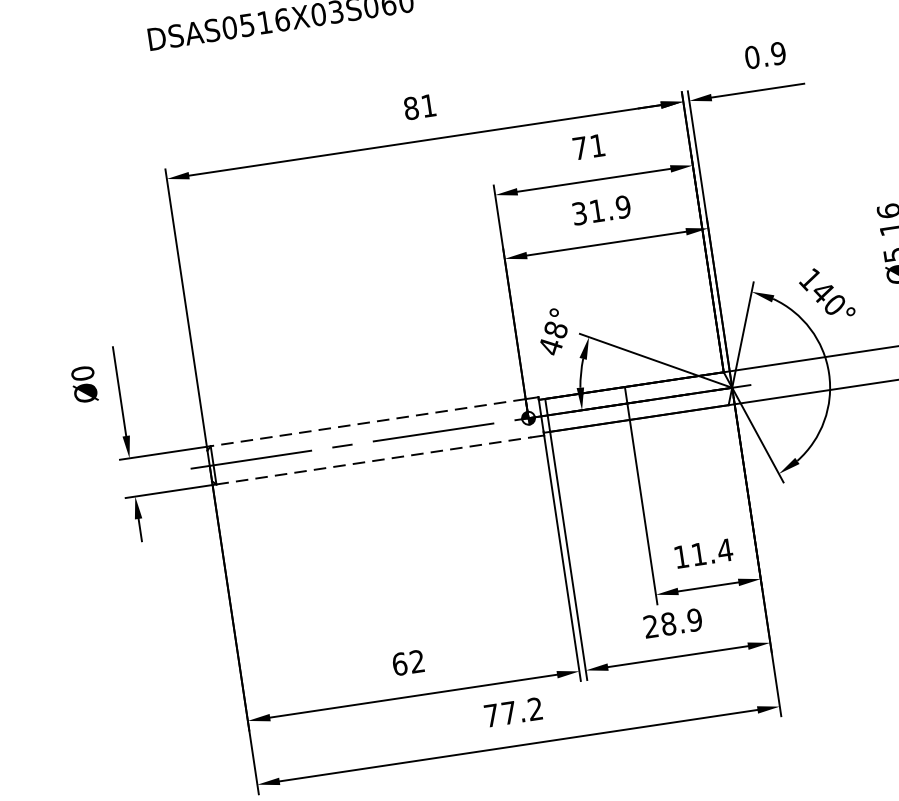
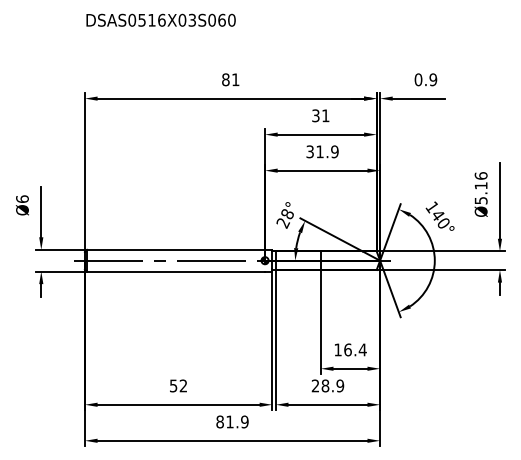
text: (579, 147) -> (315, 115), 71 -> 31
text: (551, 347) -> (283, 223), 48° -> 28°
text: (82, 372) -> (22, 198), Ø0 -> Ø6
line: (368, 421) -> (176, 249), dashed -> solid
line: (374, 460) -> (176, 271), dashed -> solid
text: (697, 553) -> (347, 349), 11.4 -> 16.4
text: (399, 663) -> (173, 385), 62 -> 52
text: (513, 711) -> (232, 421), 77.2 -> 81.9

